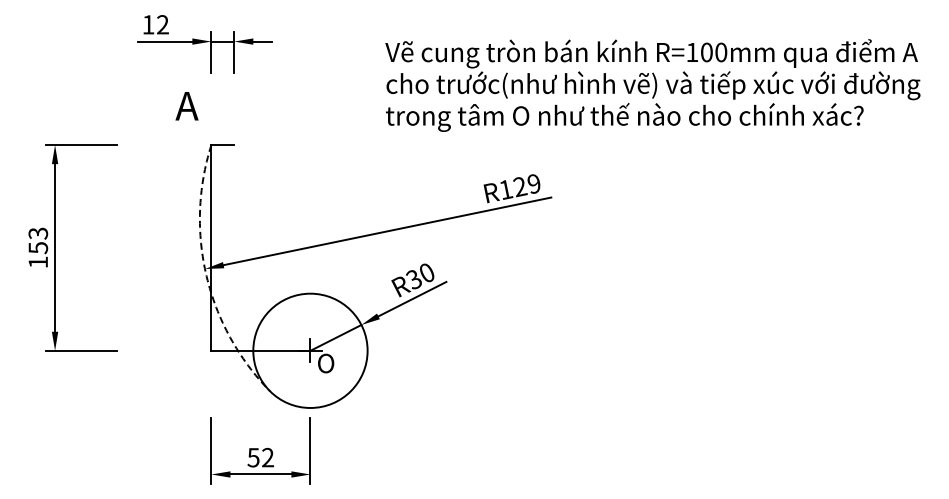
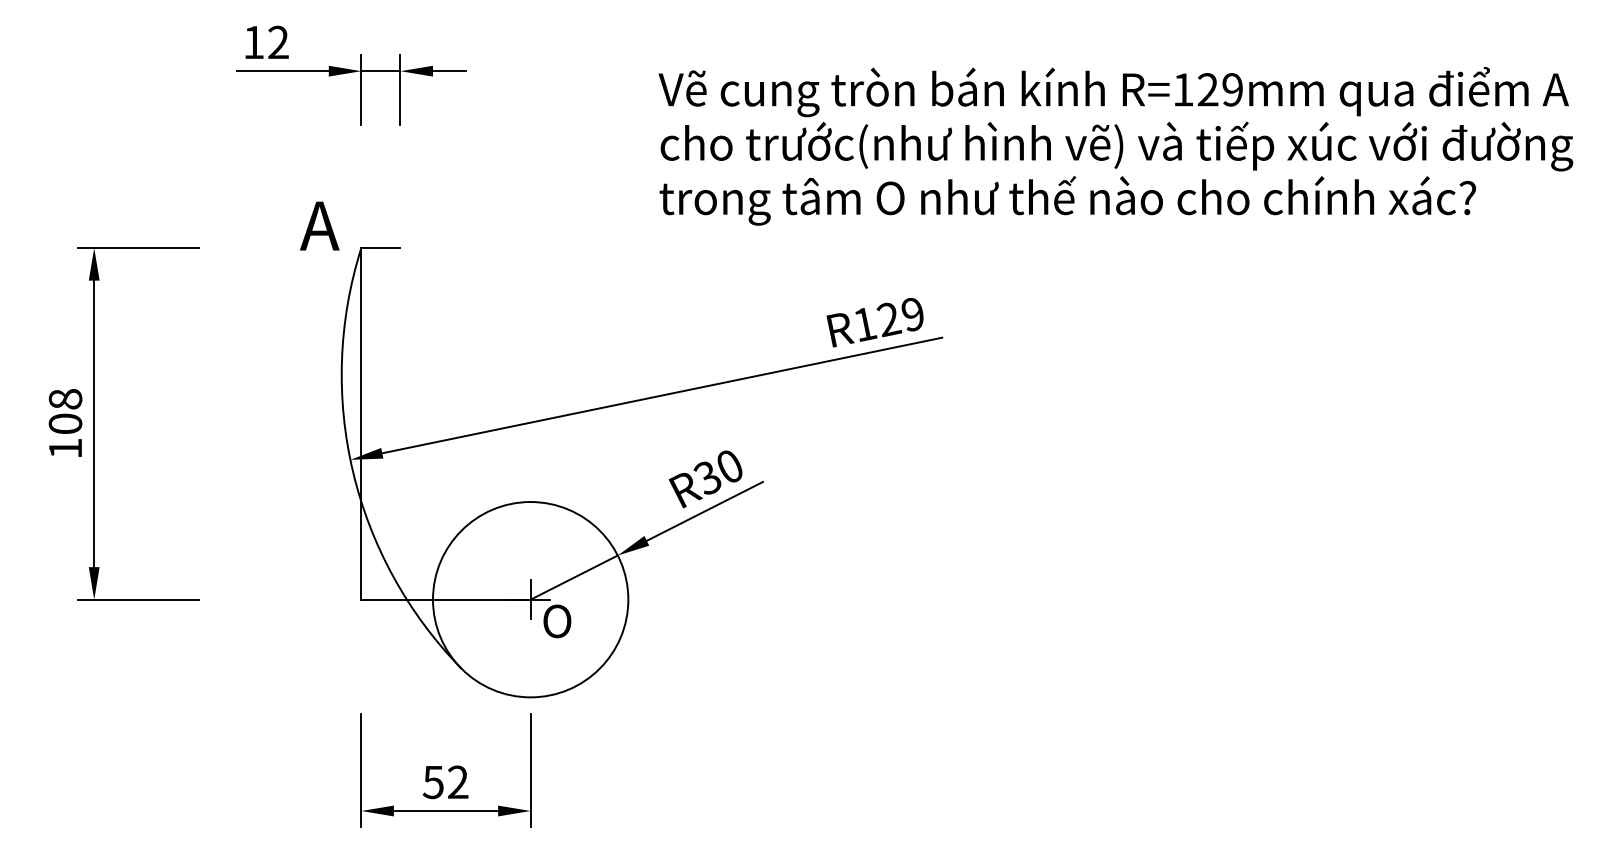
text: (713, 52) -> (1219, 89), R=100mm -> R=129mm
text: (186, 106) -> (318, 226), moved
text: (37, 240) -> (64, 411), 153 -> 108
arc: (206, 276) -> (352, 472), dashed -> solid

